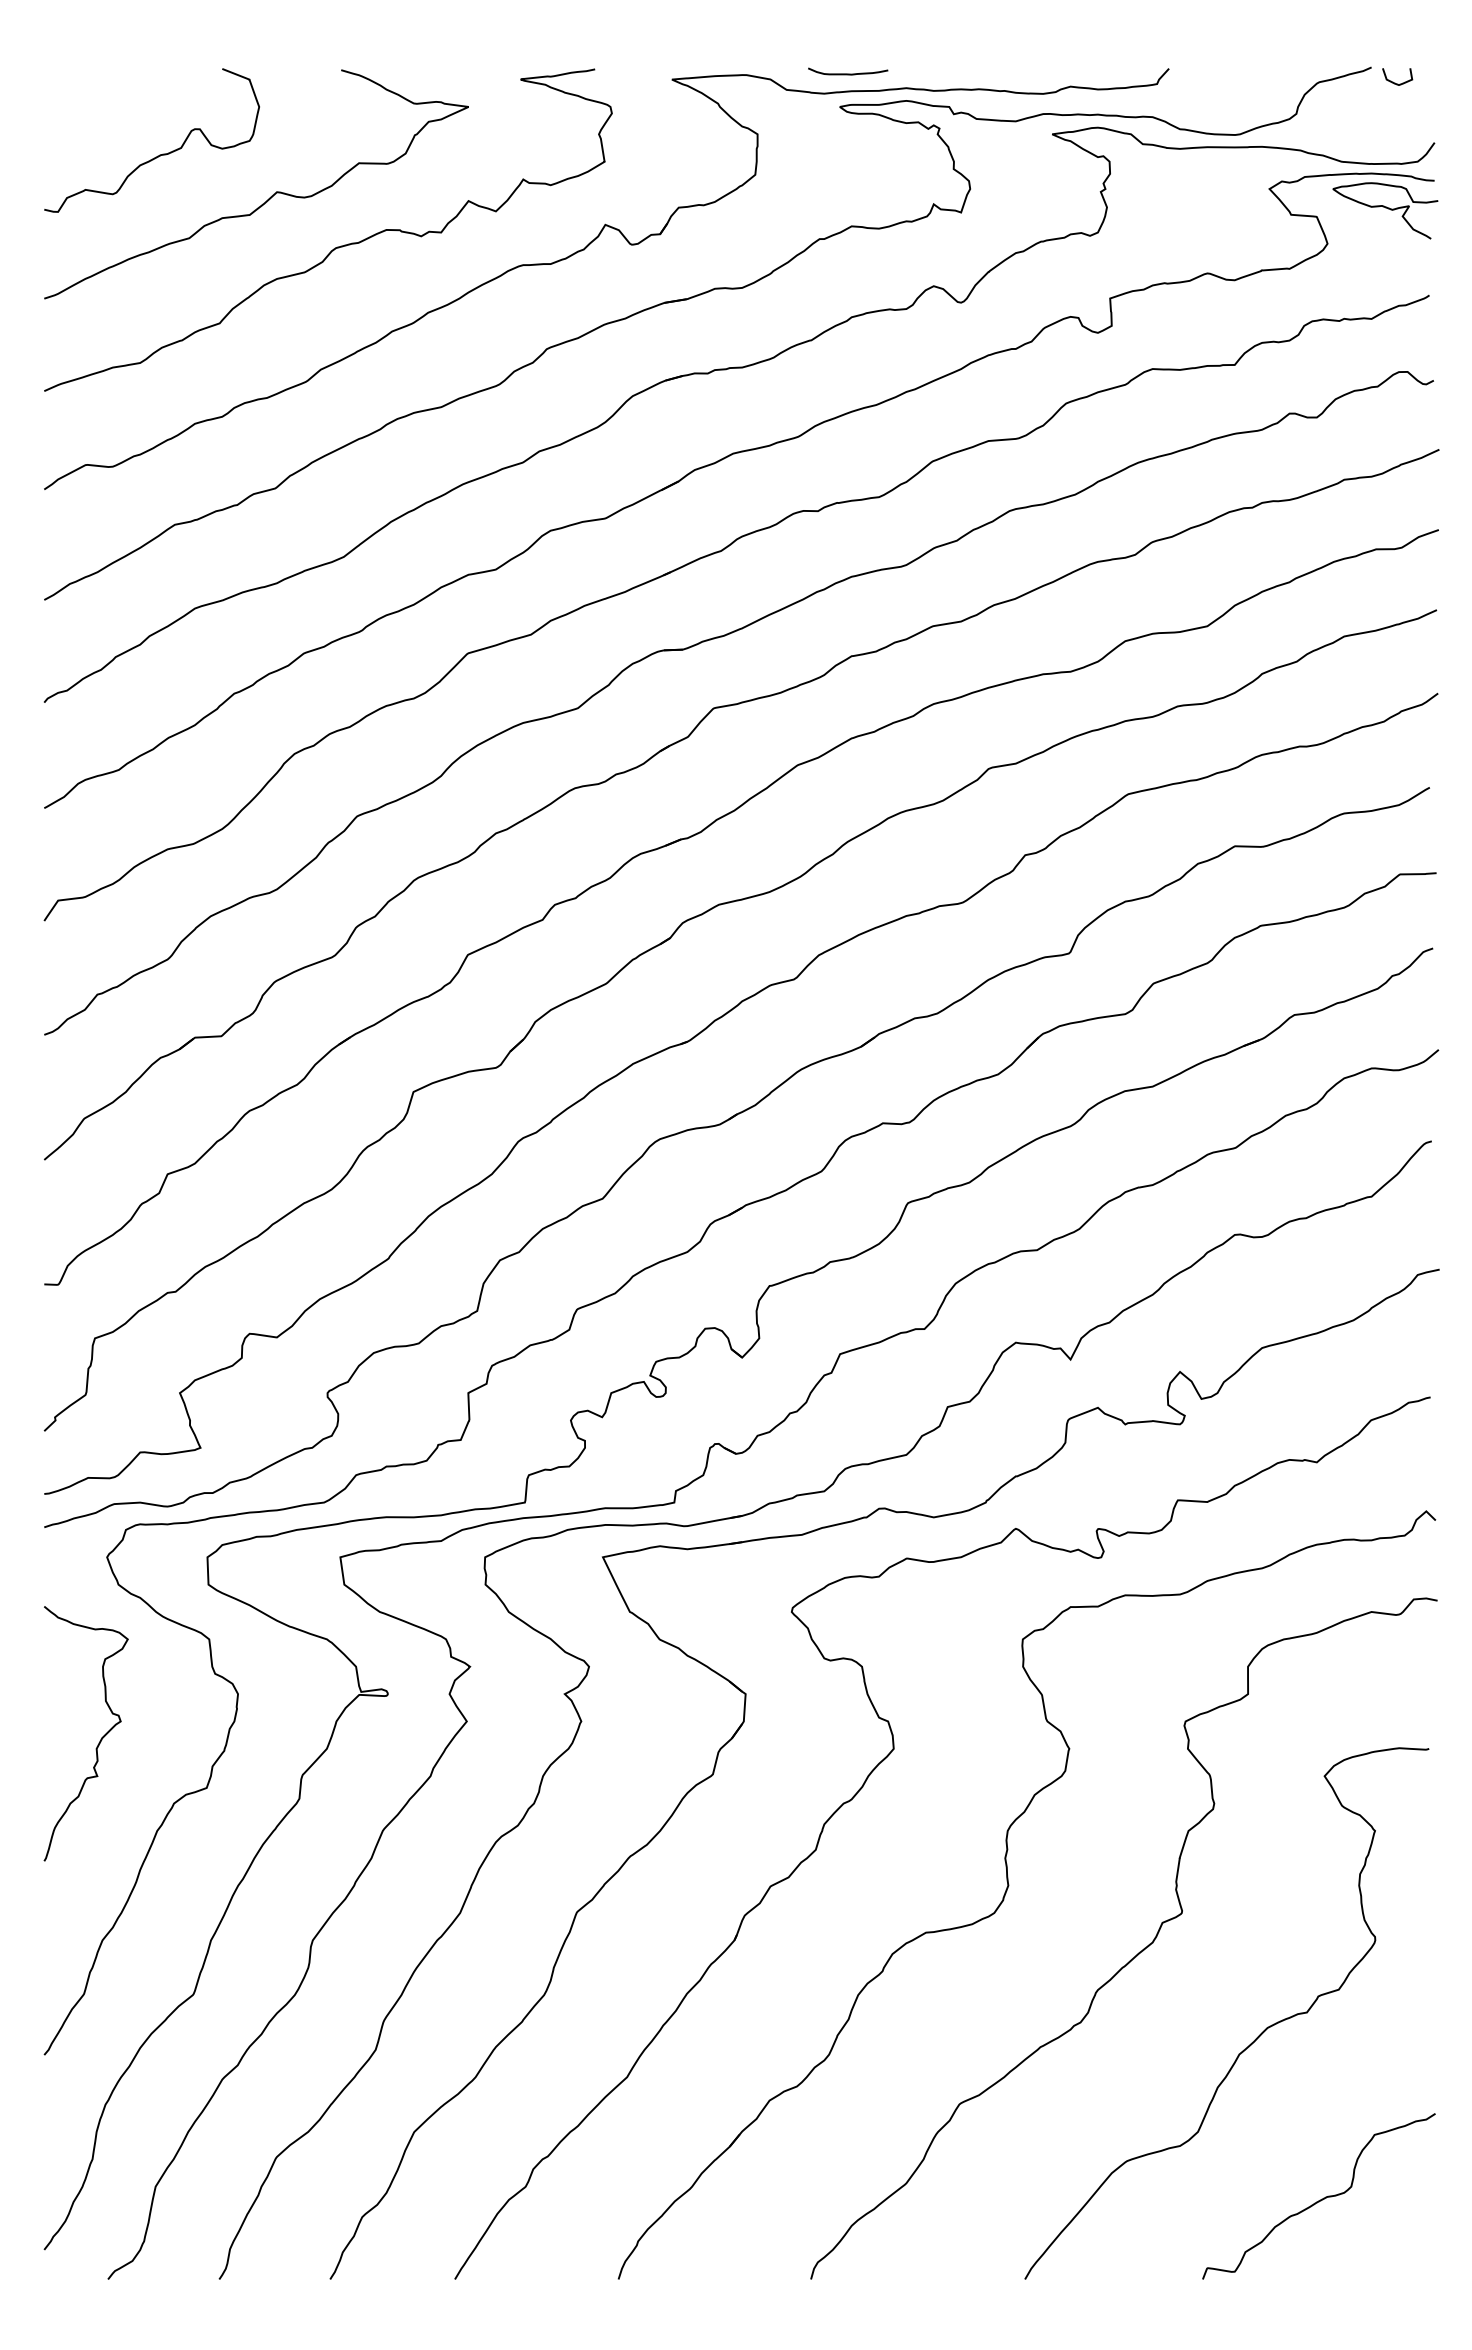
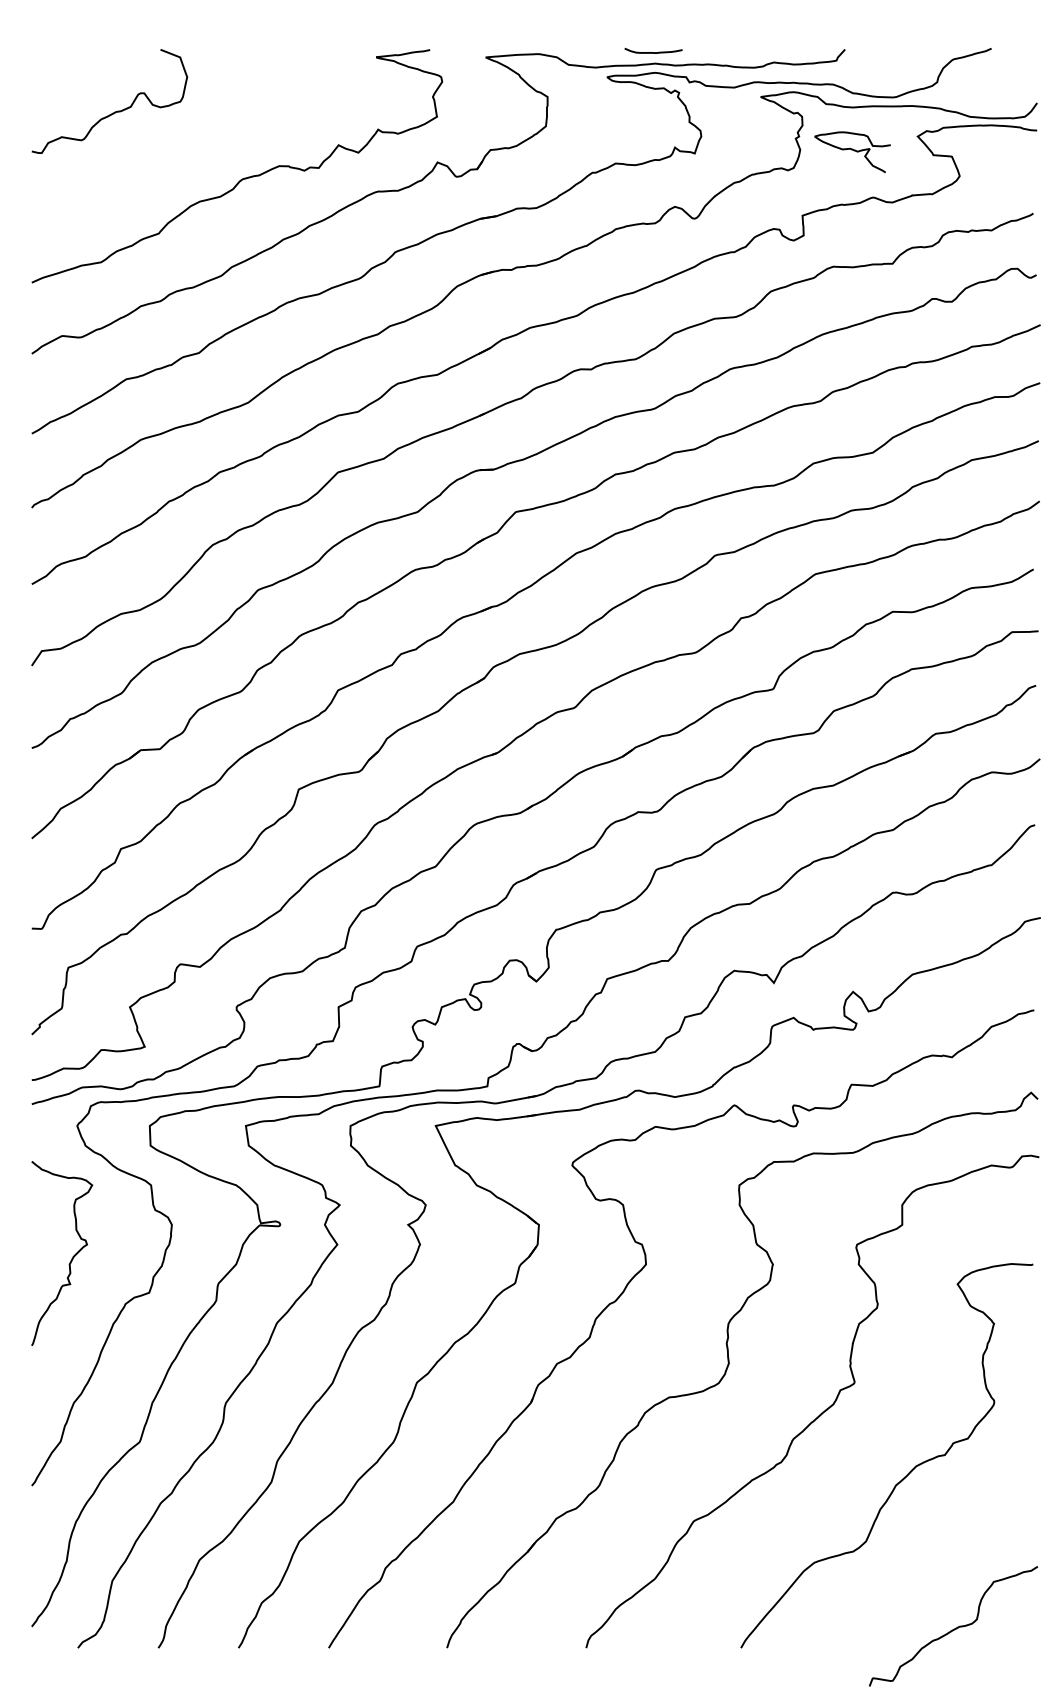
curve: (848, 73) -> (653, 52), moved
curve: (1395, 82) -> (1008, 59), removed
curve: (269, 197) -> (194, 142), removed
curve: (1385, 208) -> (852, 150), moved
curve: (1320, 2199) -> (954, 1628), moved

